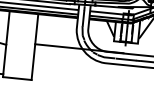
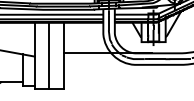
line: (21, 45) -> (49, 55), added

